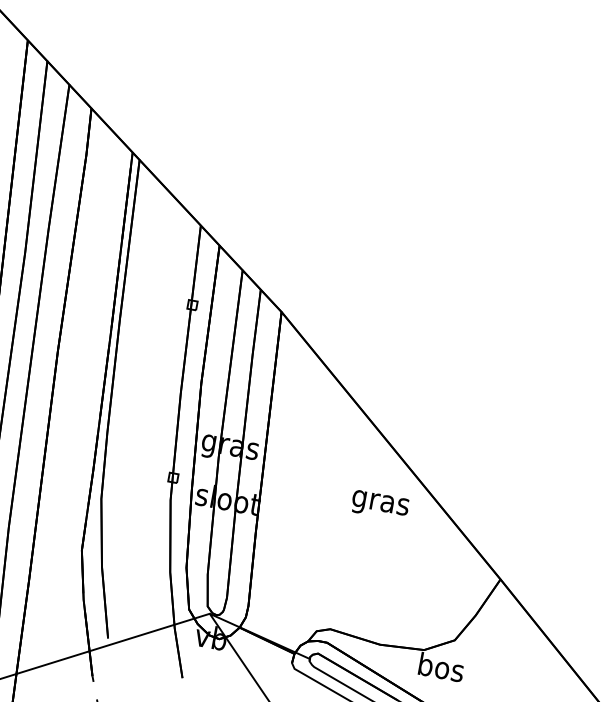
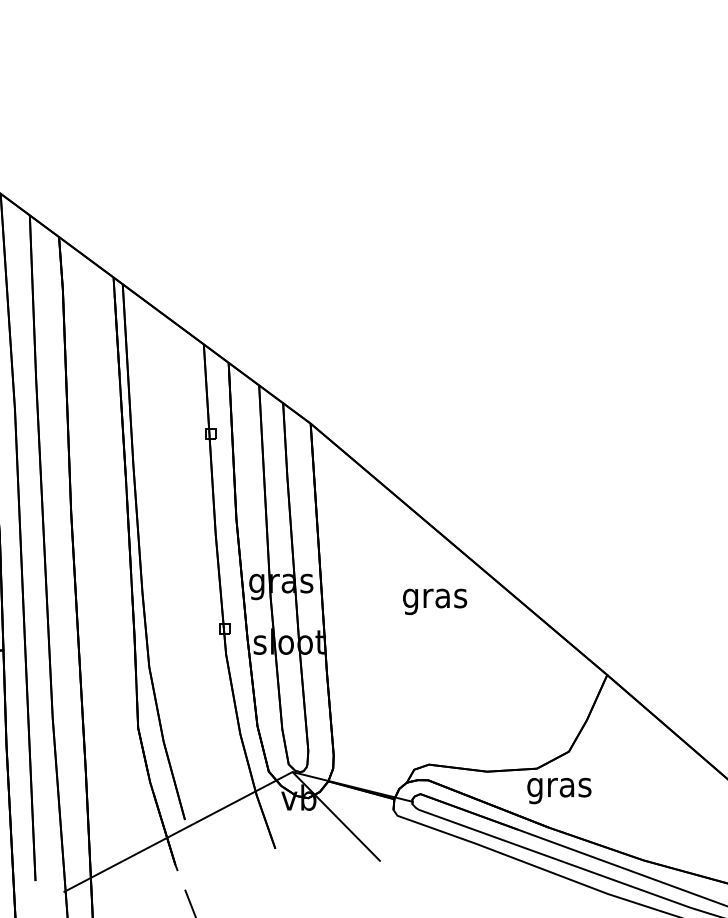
text: (380, 505) -> (435, 601), moved
text: (440, 670) -> (559, 787), bos -> gras

